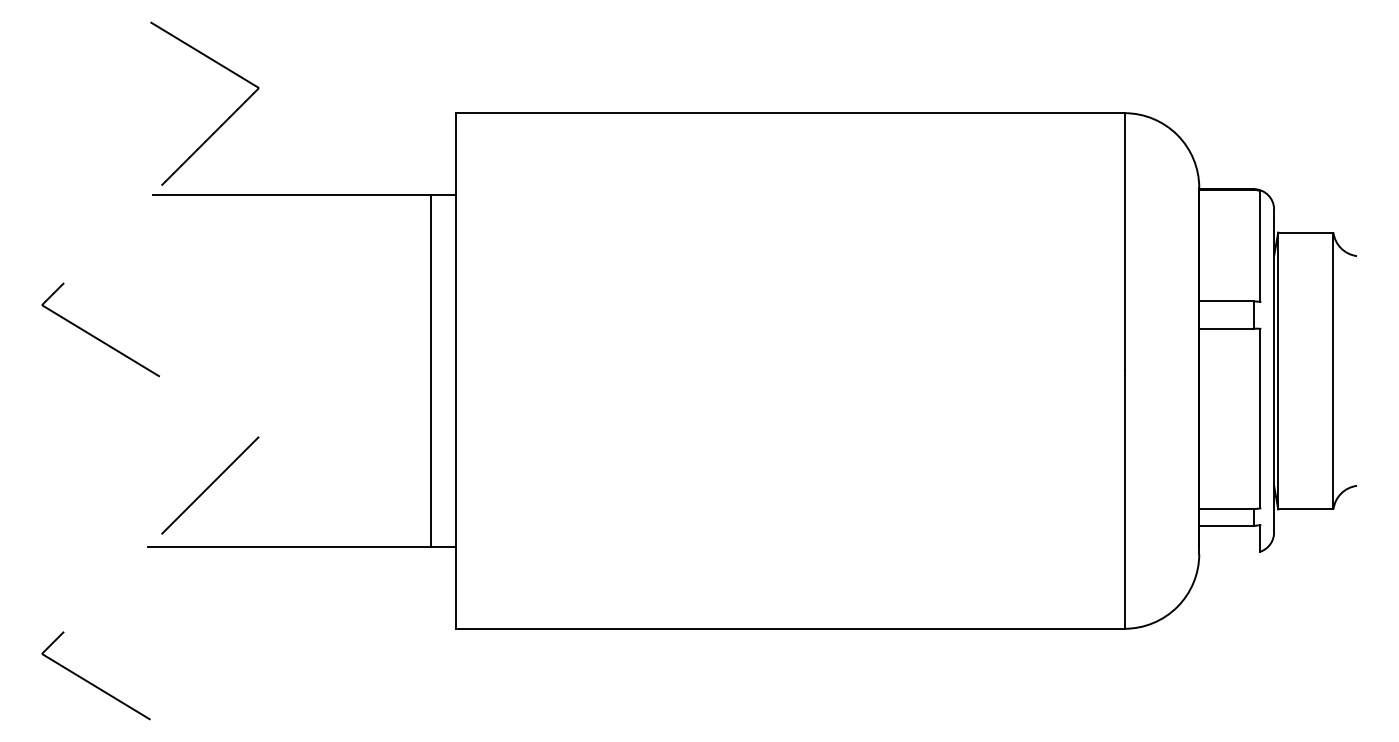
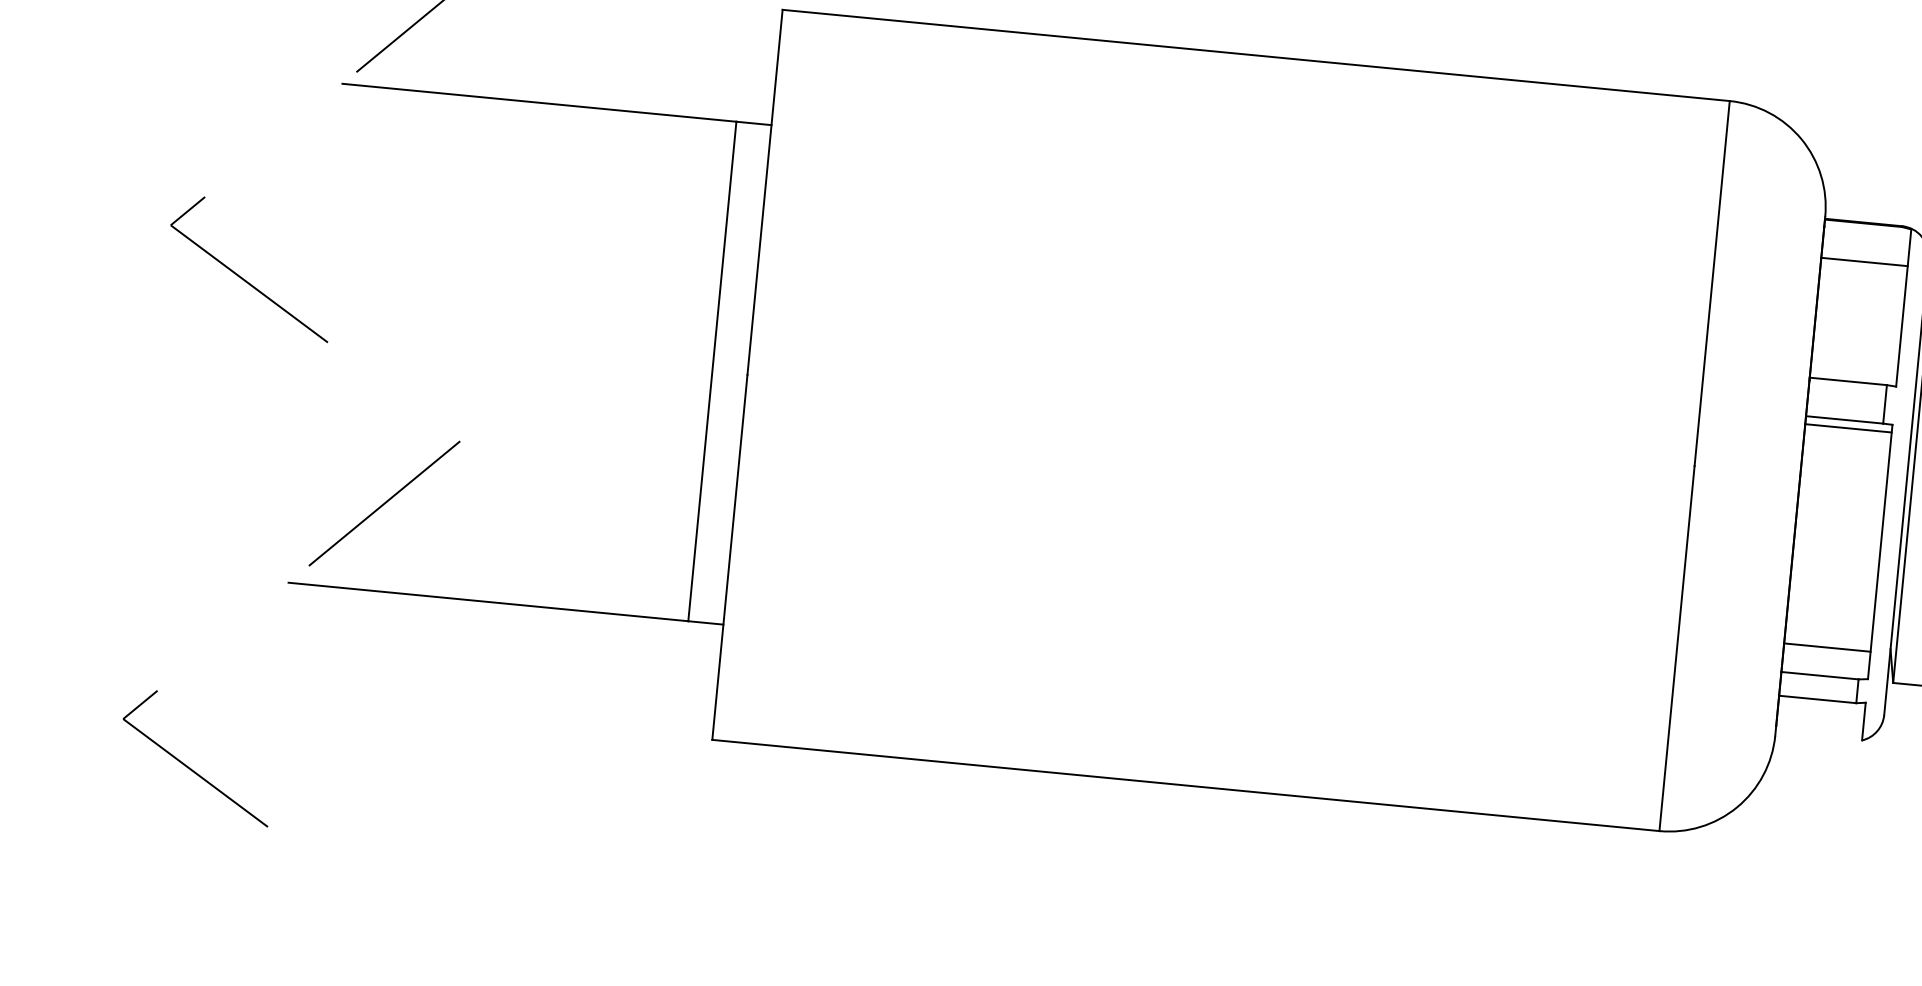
line: (1229, 216) -> (1864, 261), added
line: (1229, 334) -> (1848, 428), added
line: (1229, 489) -> (1826, 648), added

